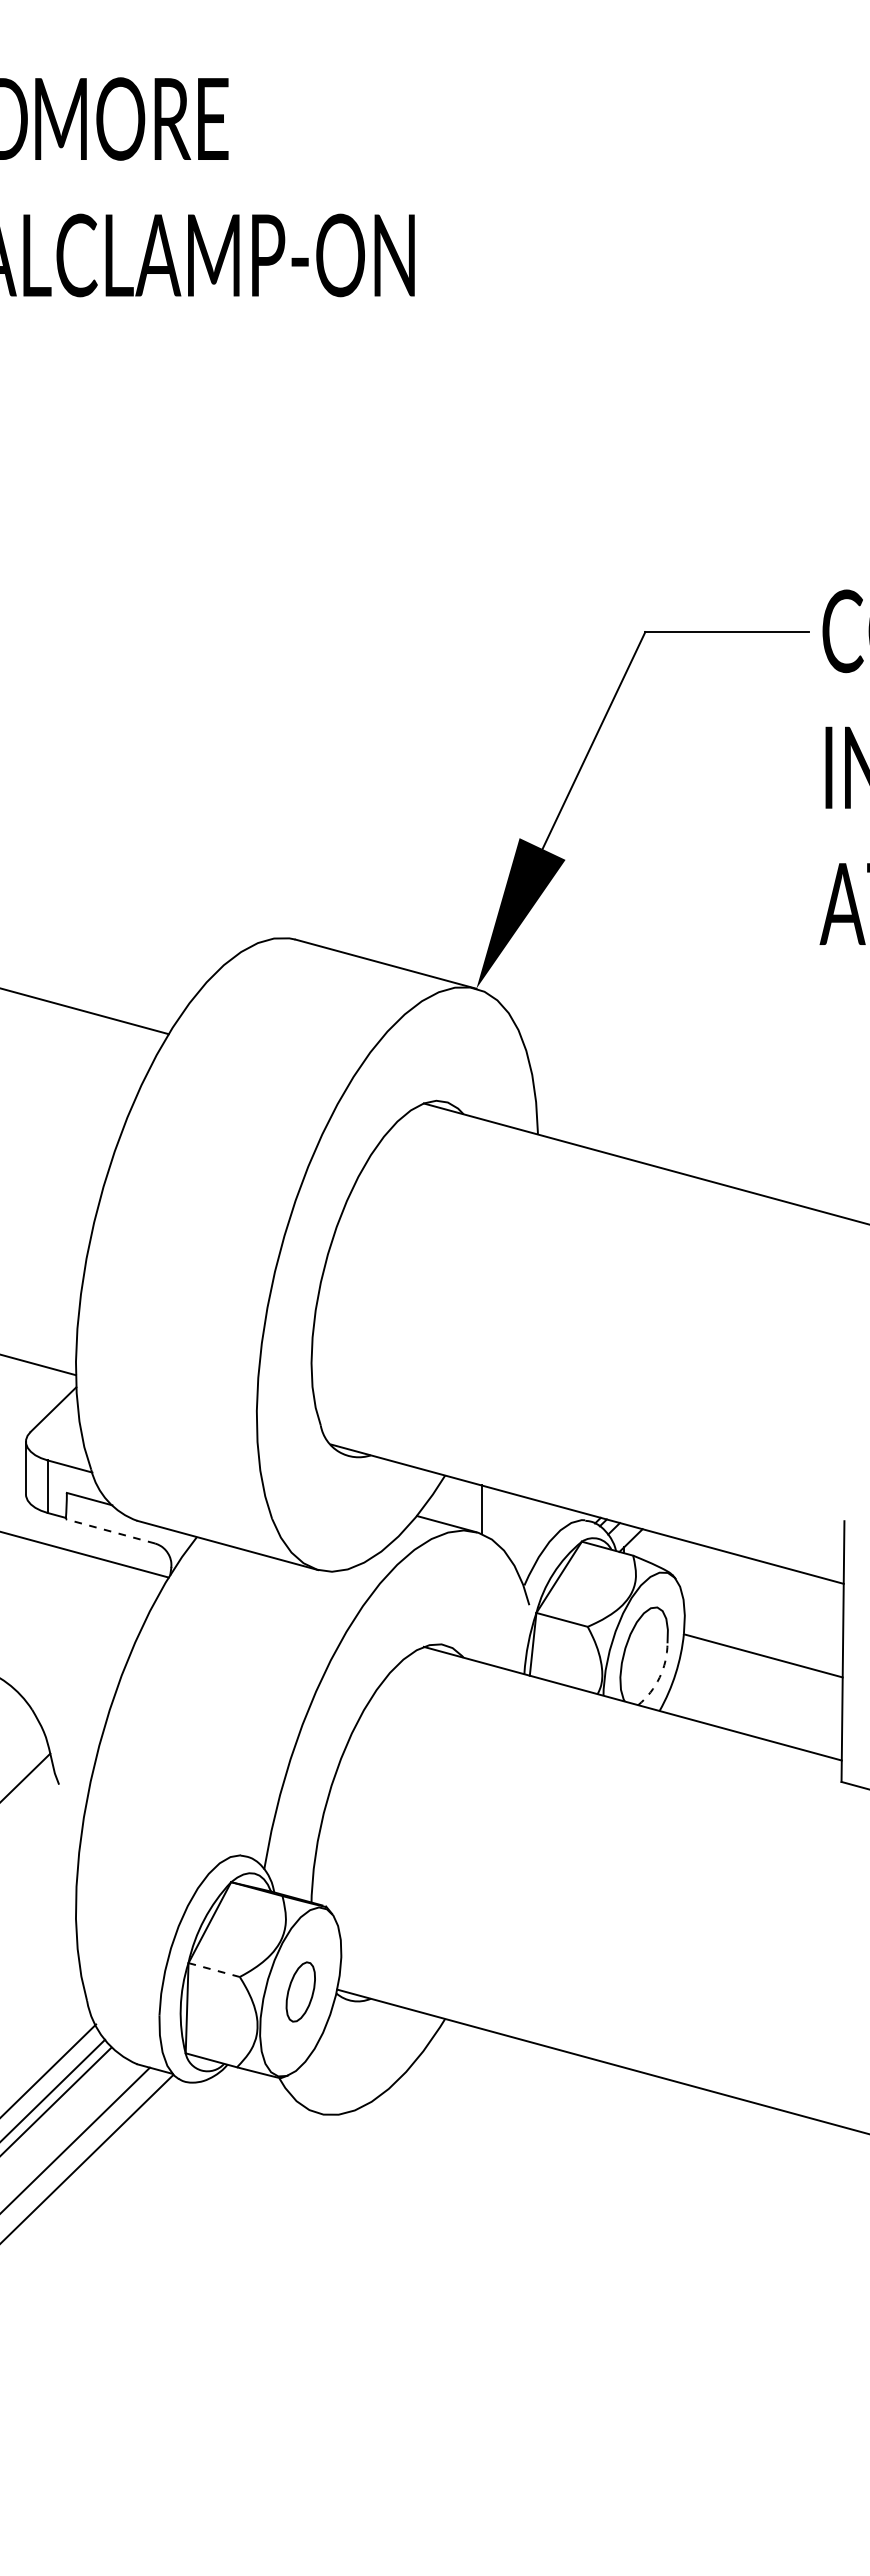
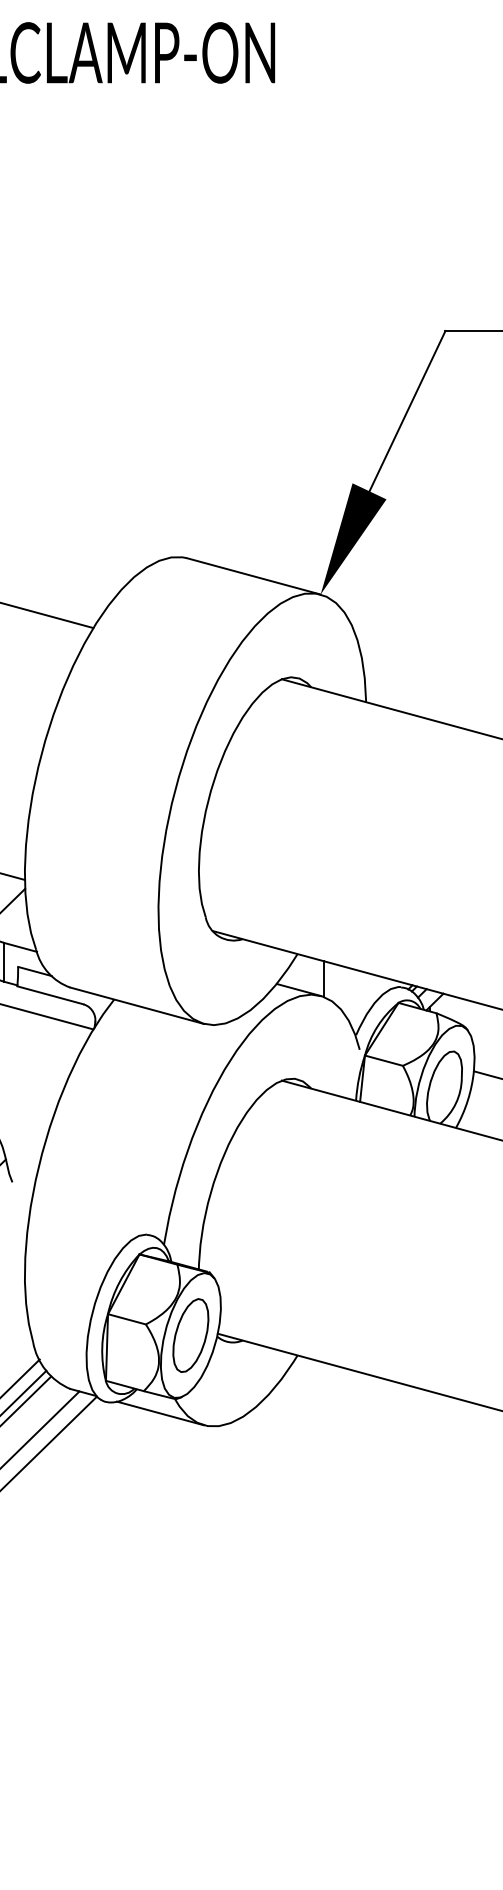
line: (110, 1531) -> (50, 995), dashed -> solid
arc: (659, 1677) -> (455, 1103), dashed -> solid
line: (214, 1970) -> (127, 1319), dashed -> solid
part: (300, 1991) -> (190, 1335), size x1.67
line: (259, 2097) -> (160, 1413), added

